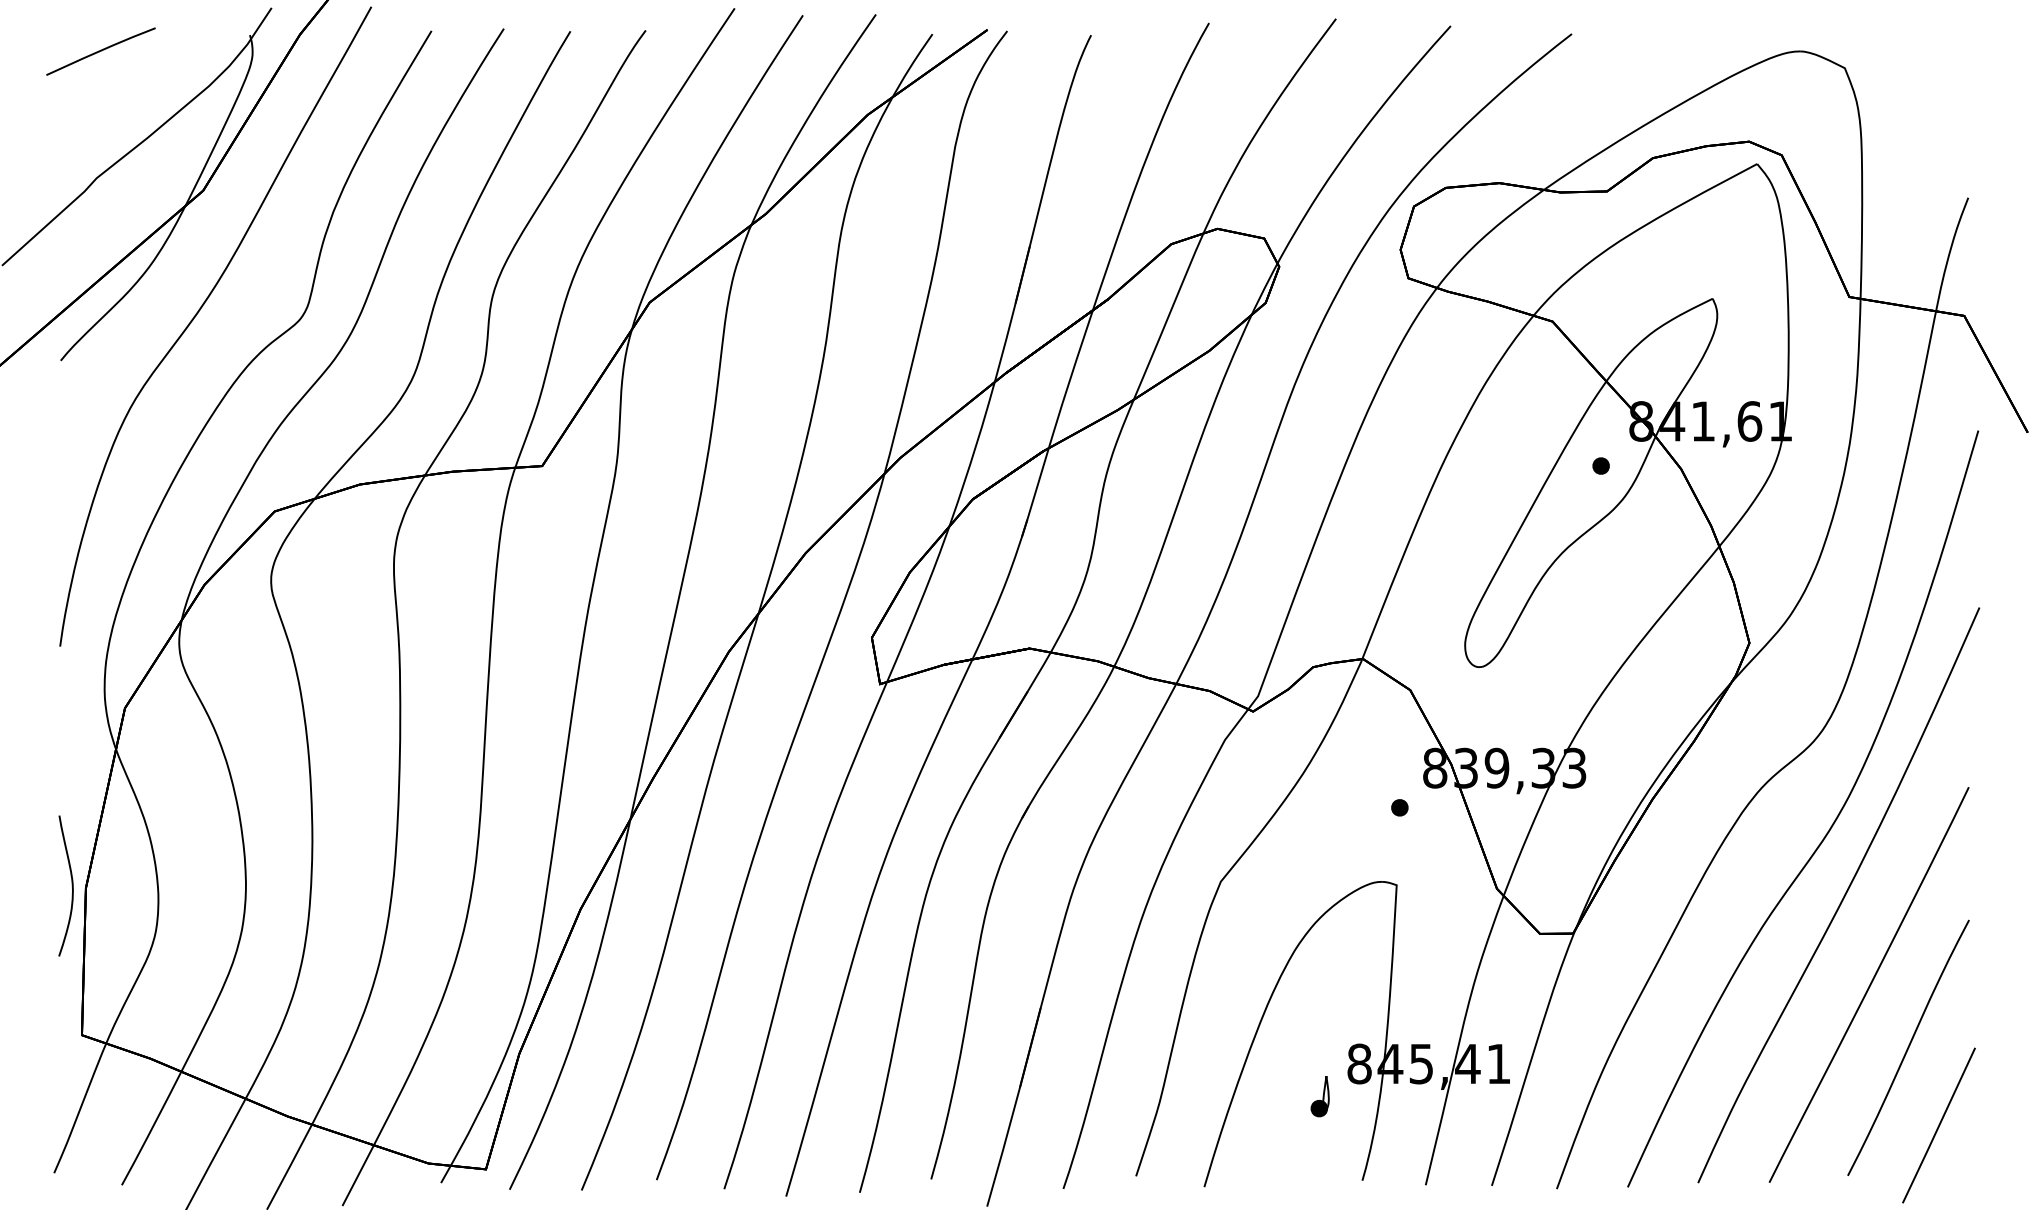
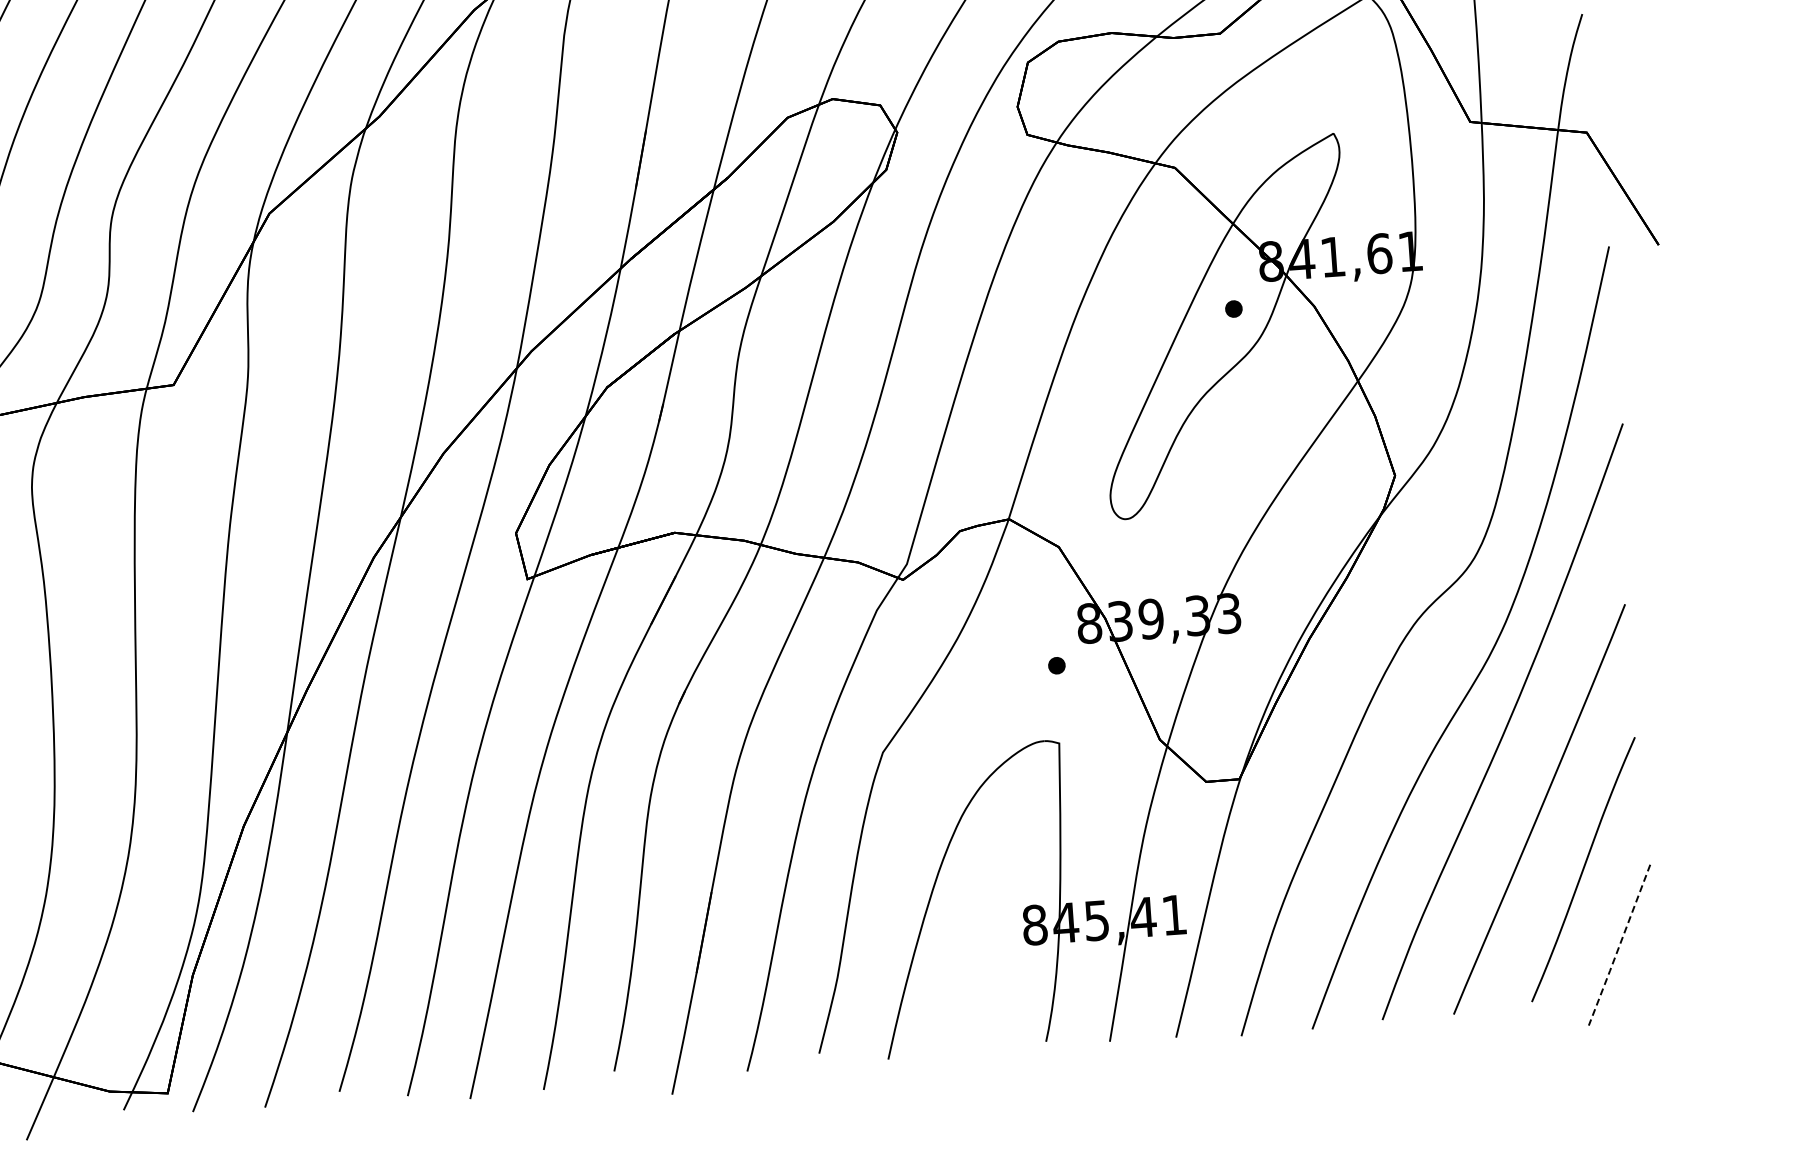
part: (1319, 1096) -> (997, 960), removed
line: (1938, 1126) -> (1619, 946), solid -> dashed

